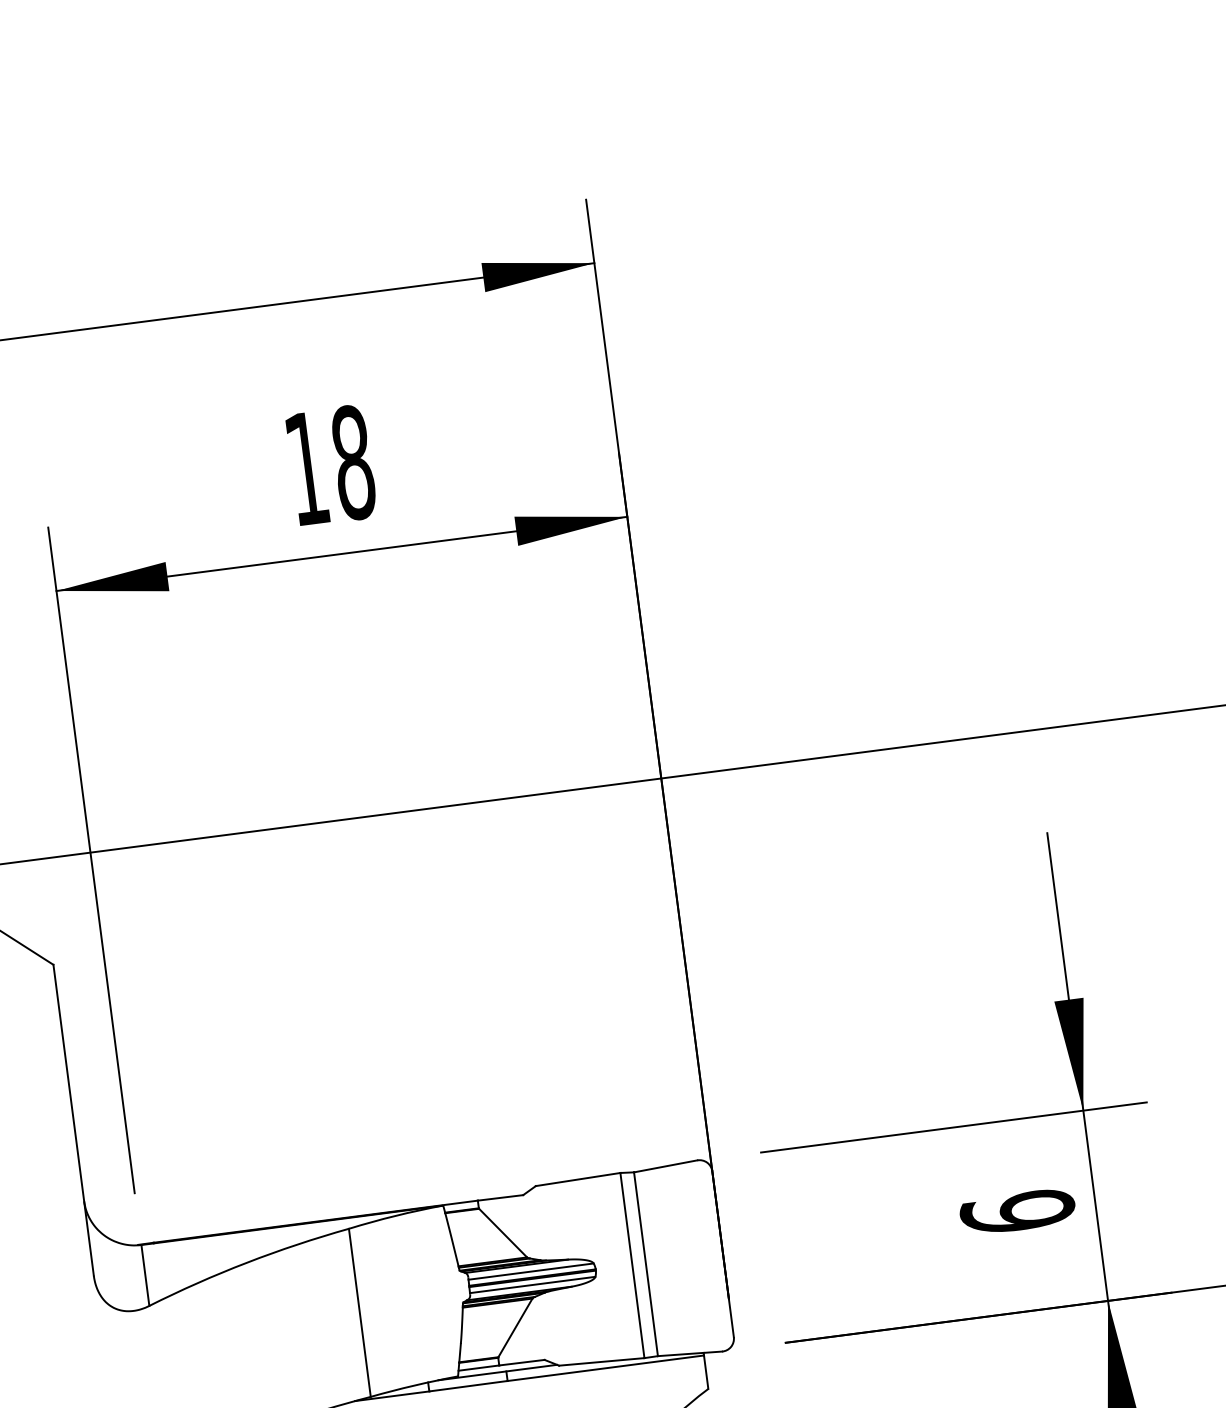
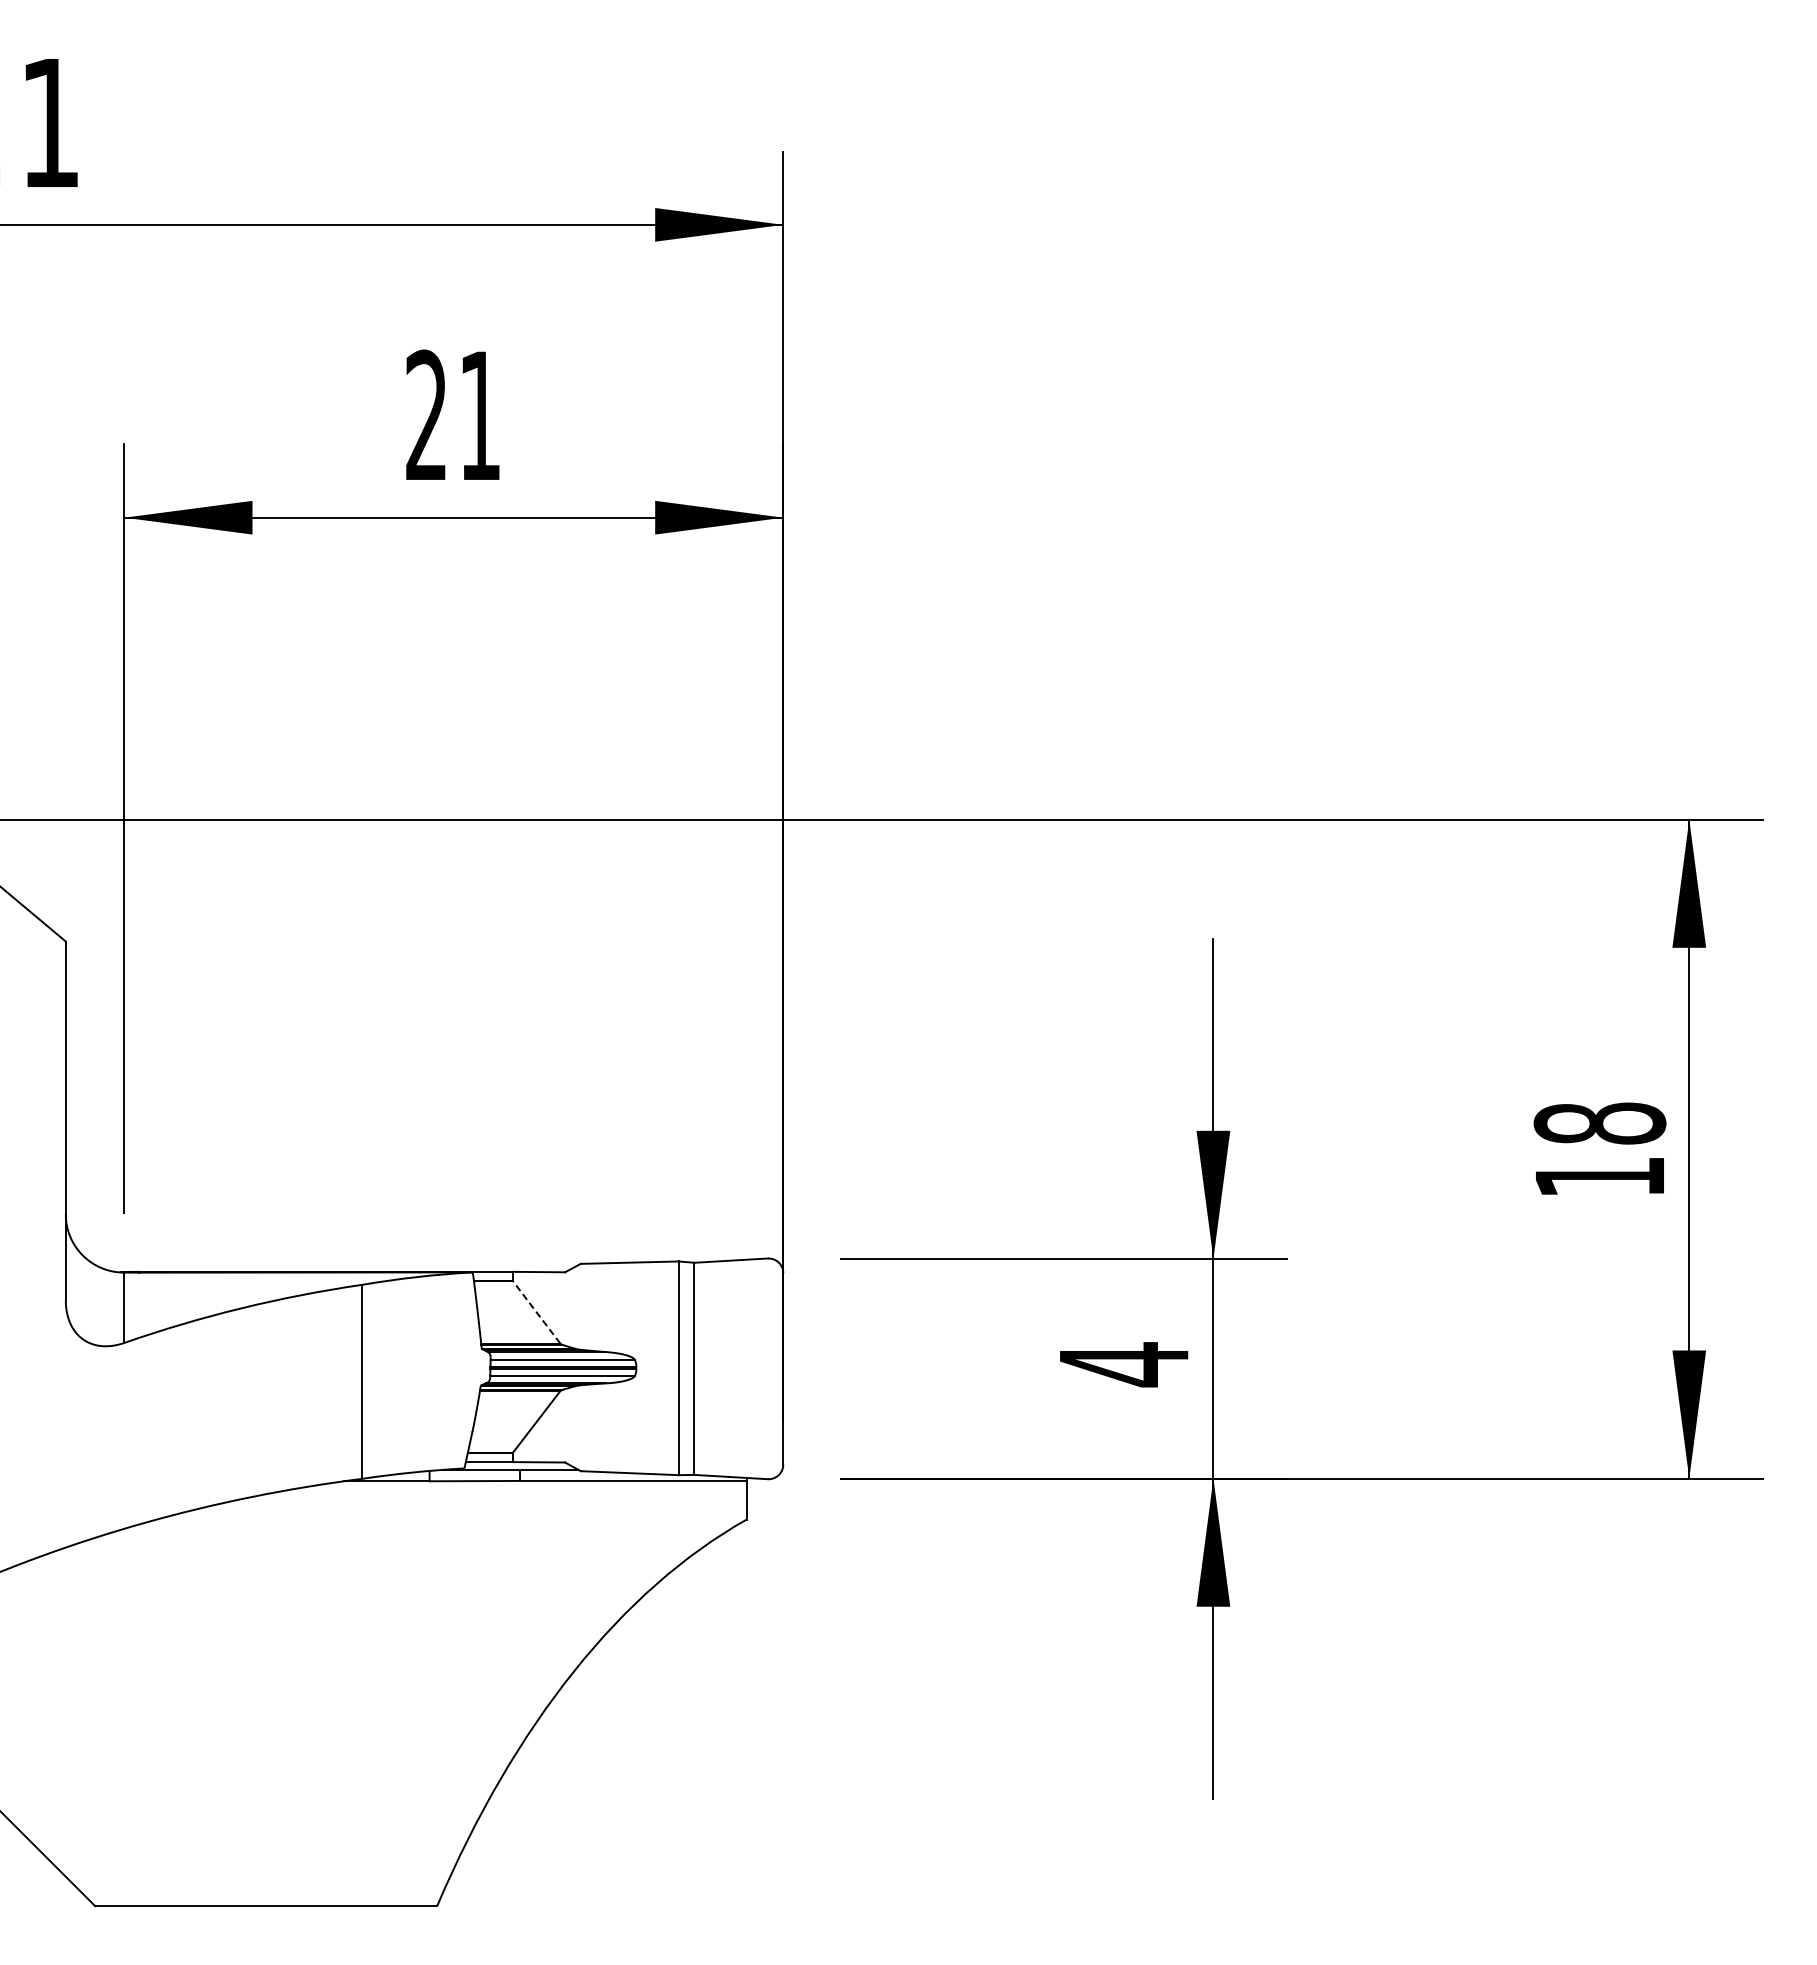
text: (330, 465) -> (453, 415), 18 -> 21
text: (1017, 1212) -> (1123, 1364), 6 -> 4
line: (502, 1233) -> (536, 1312), solid -> dashed

